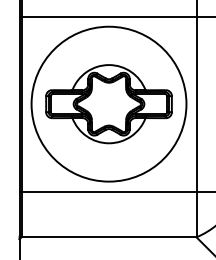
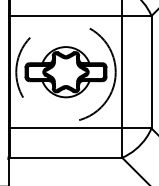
circle: (108, 103) -> (65, 71), solid -> dashed

